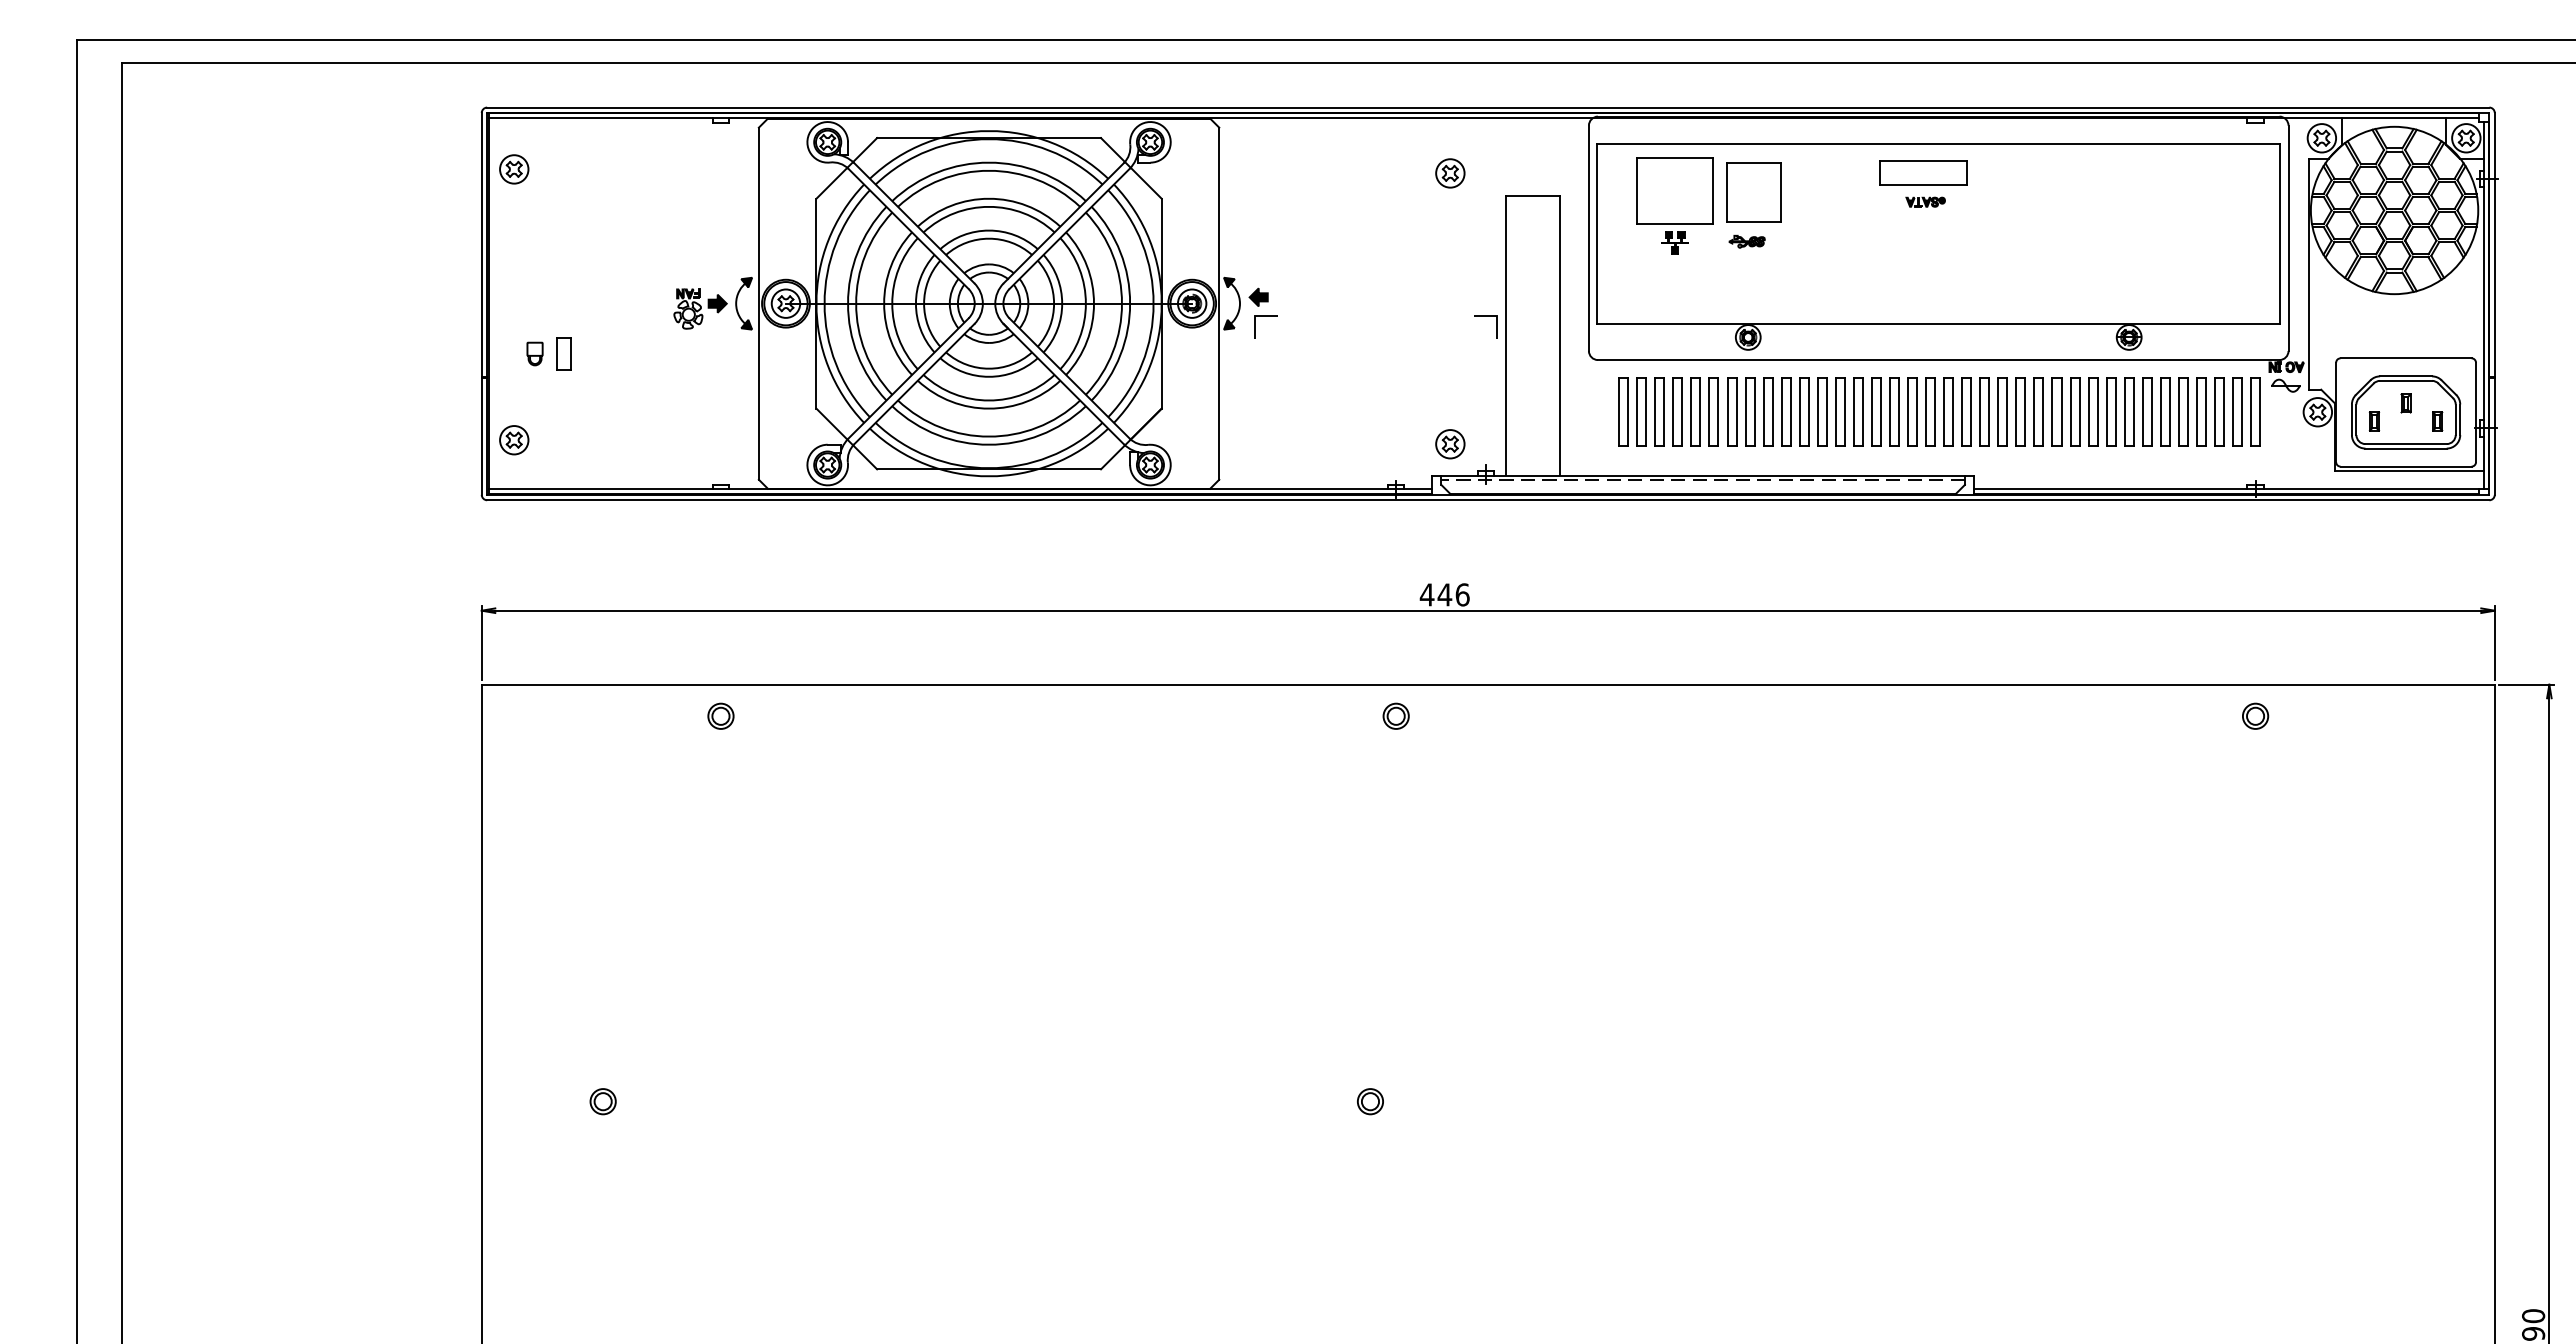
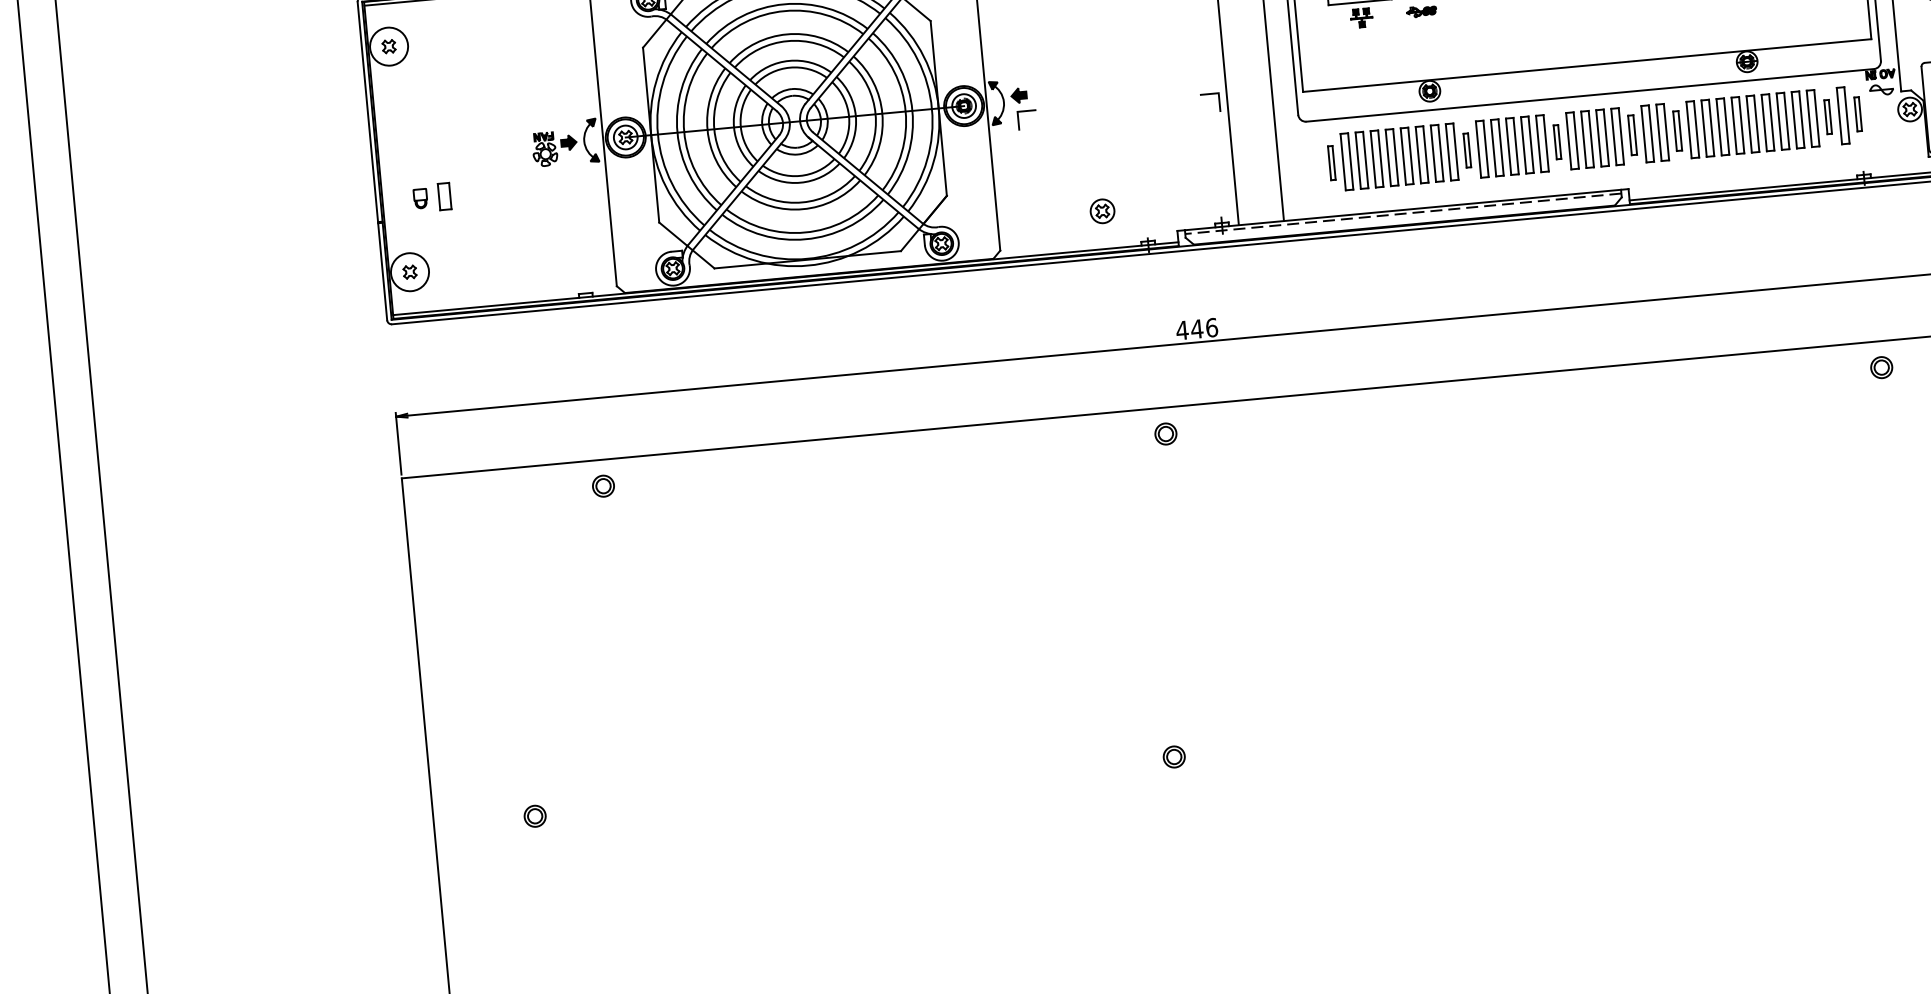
circle: (514, 169) -> (389, 46), size x1.6
part: (1623, 411) -> (1331, 162), size x0.6
part: (1786, 411) -> (1467, 149), size x0.6
part: (1894, 411) -> (1557, 141), size x0.6
part: (1984, 411) -> (1632, 134), size x0.7
part: (2038, 411) -> (1677, 130), size x0.7
part: (2219, 411) -> (1828, 116), size x0.6
part: (2255, 411) -> (1858, 113), size x0.6
circle: (514, 440) -> (410, 272), size x1.6
part: (1450, 444) -> (1102, 211), moved

